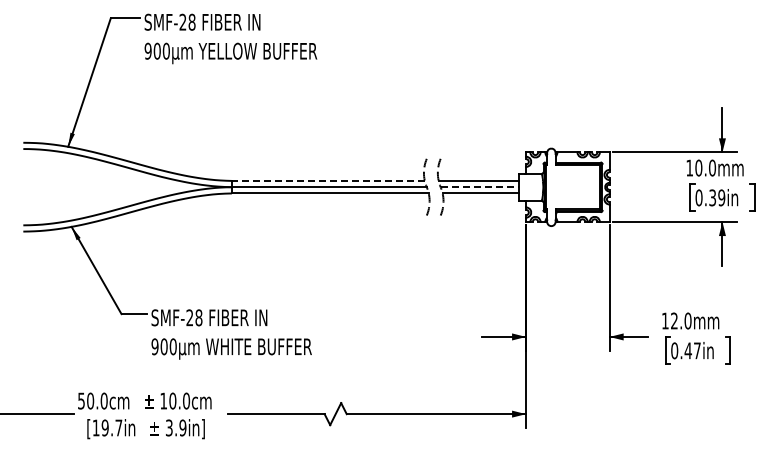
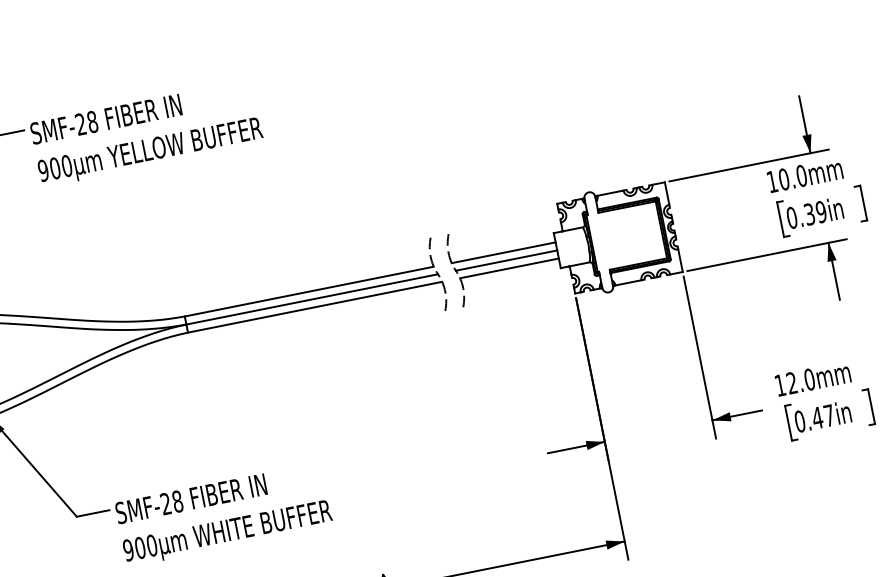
line: (327, 180) -> (308, 291), dashed -> solid
line: (480, 187) -> (507, 260), dashed -> solid

